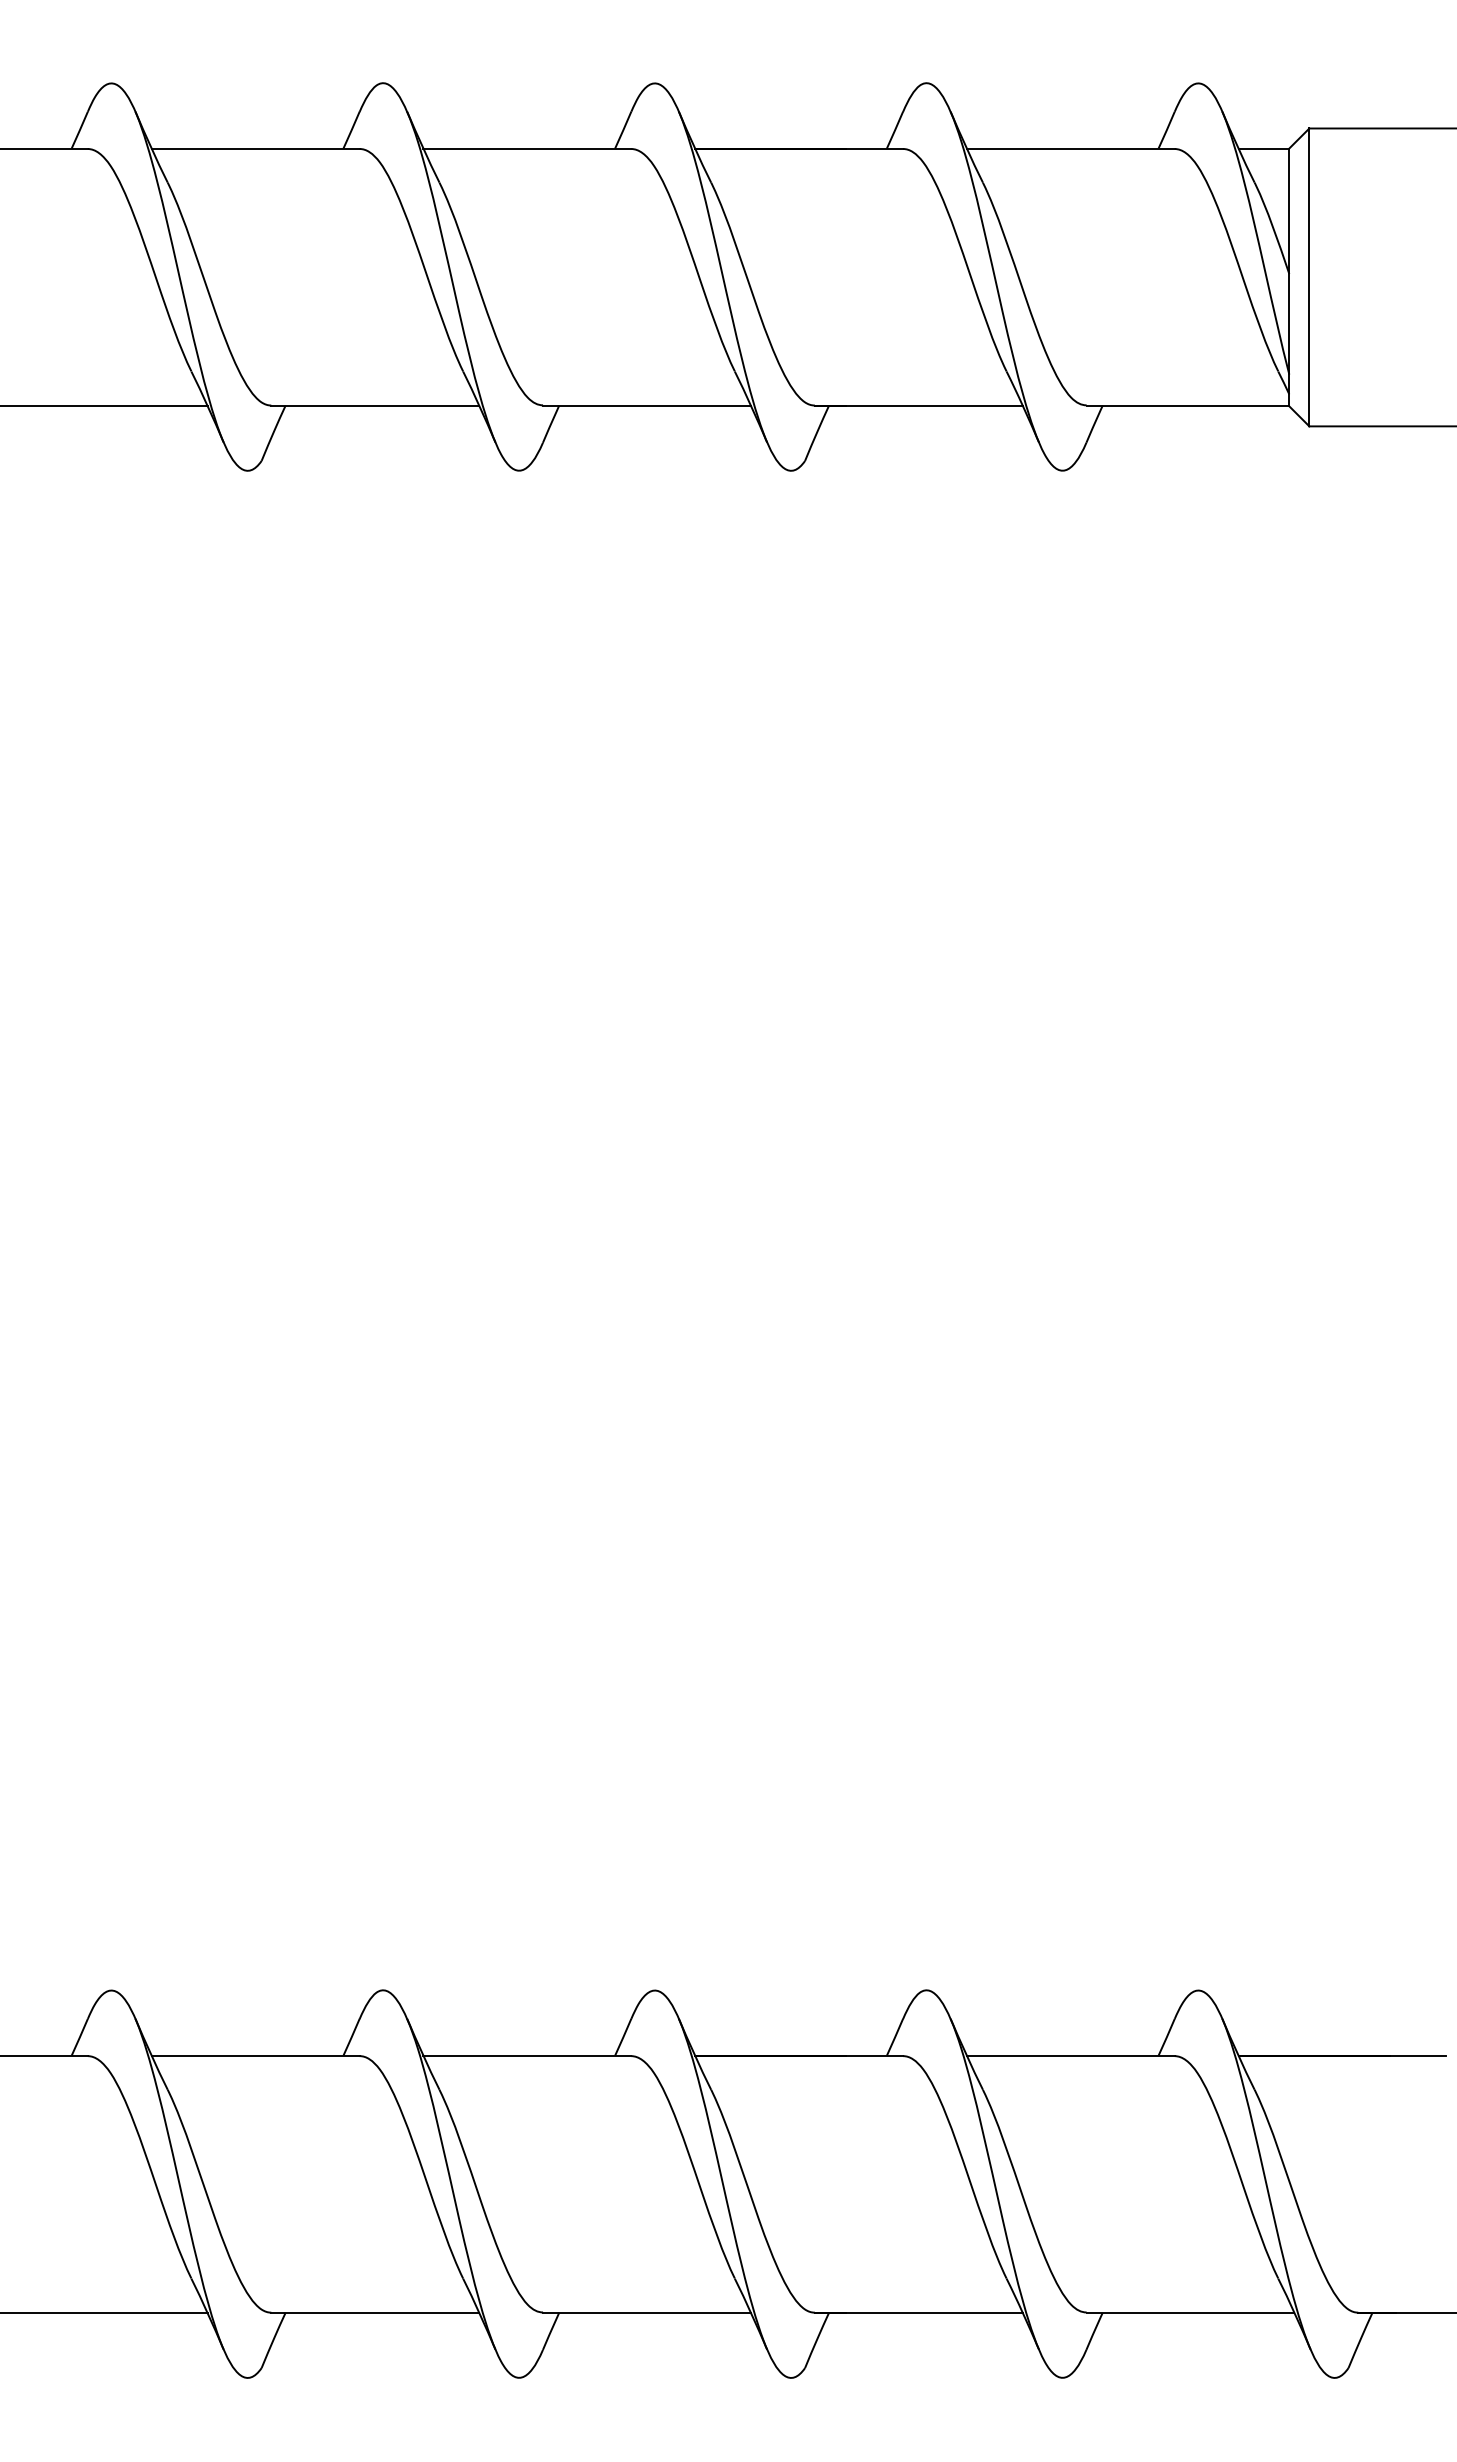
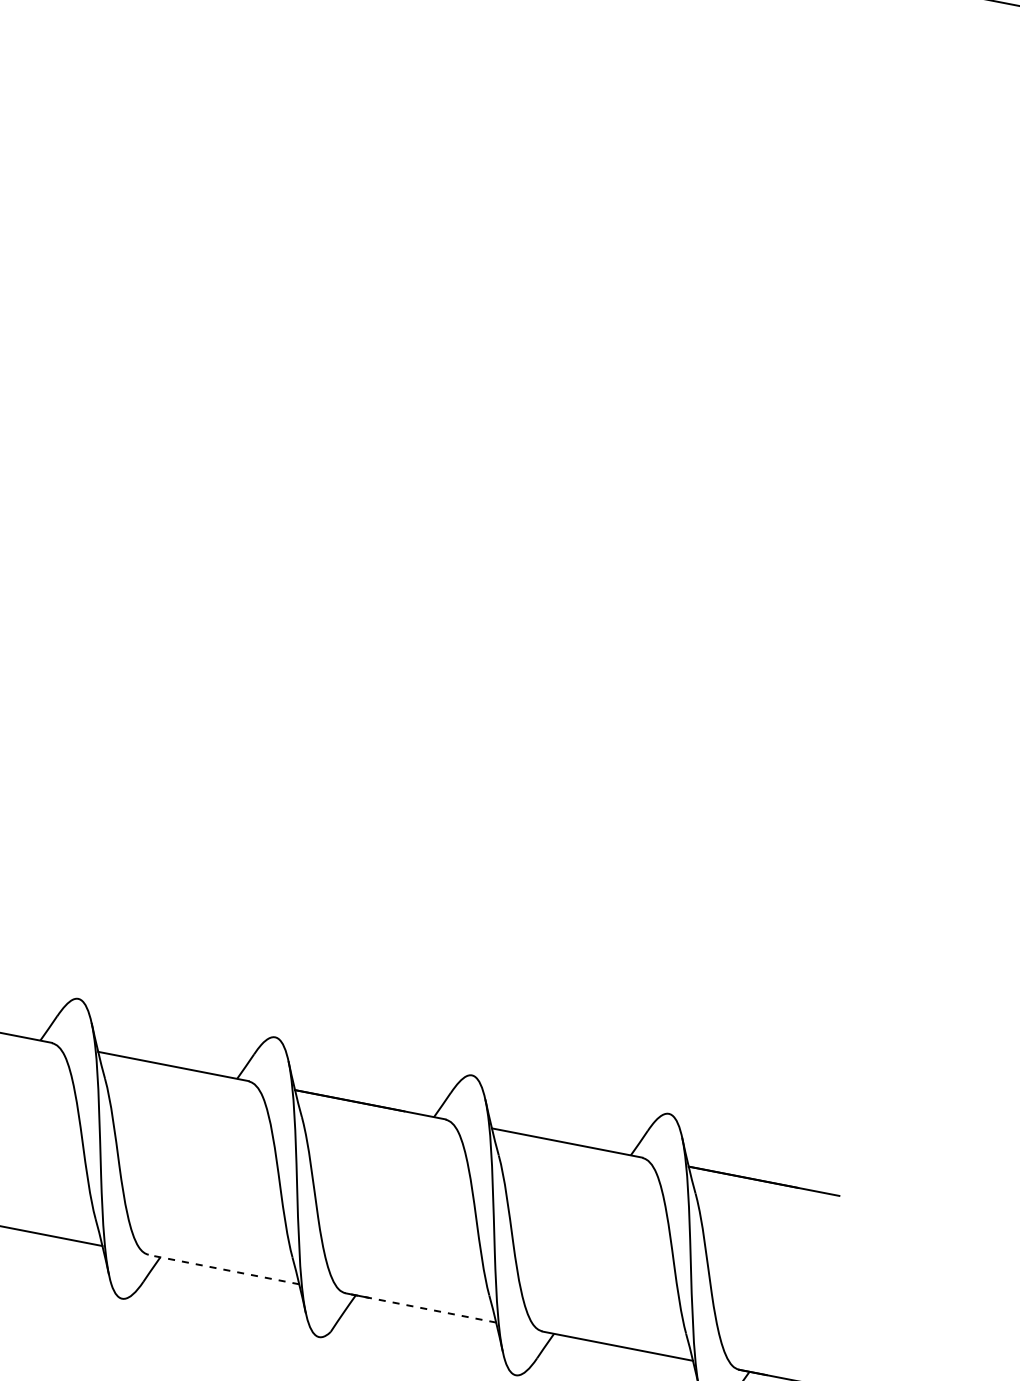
line: (647, 2312) -> (224, 1269), solid -> dashed
line: (918, 2312) -> (420, 1307), solid -> dashed

